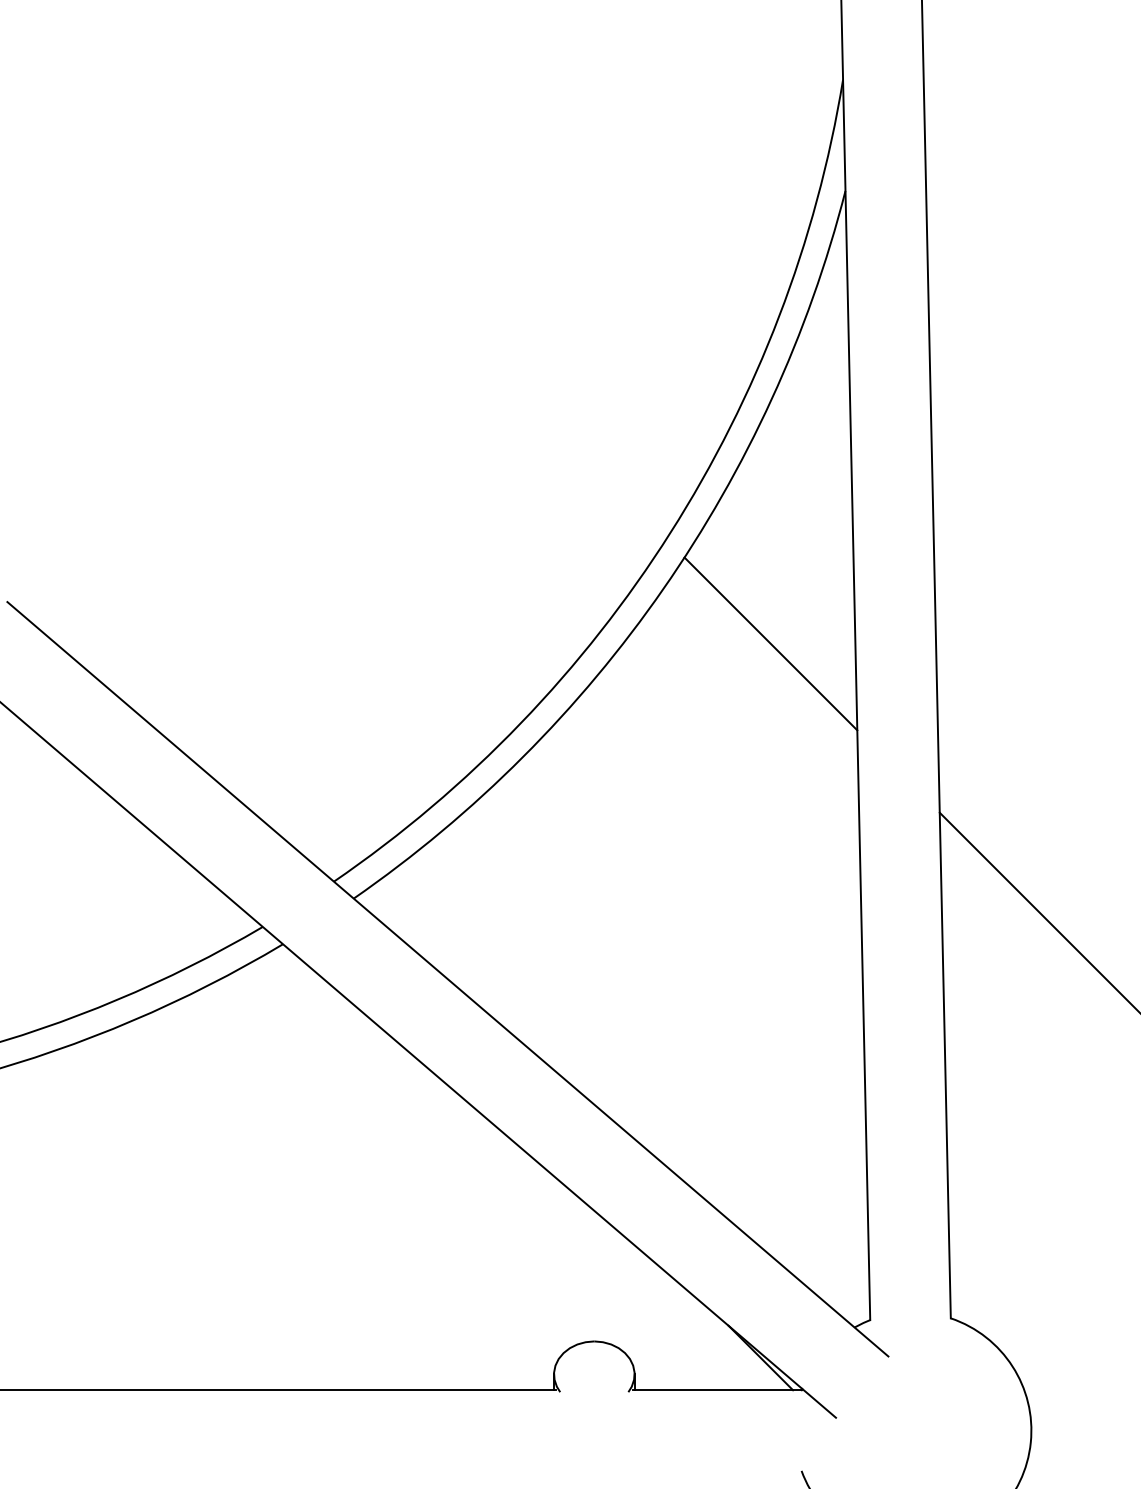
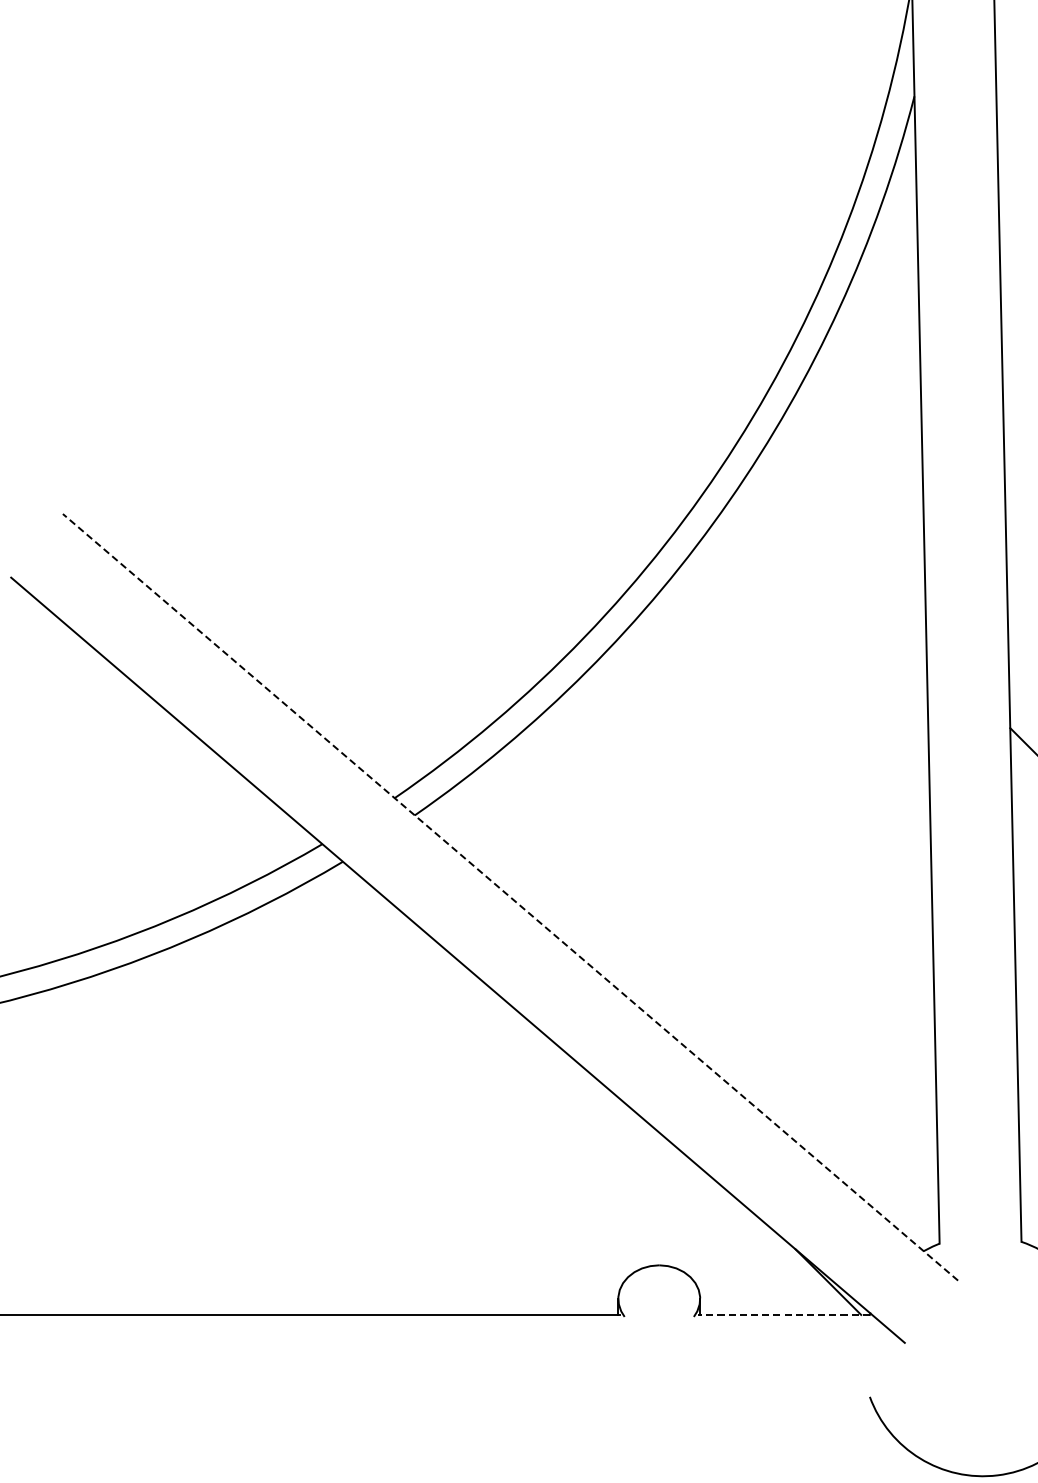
line: (770, 643) -> (838, 556), removed
line: (447, 979) -> (510, 897), solid -> dashed
line: (717, 1390) -> (784, 1315), solid -> dashed

